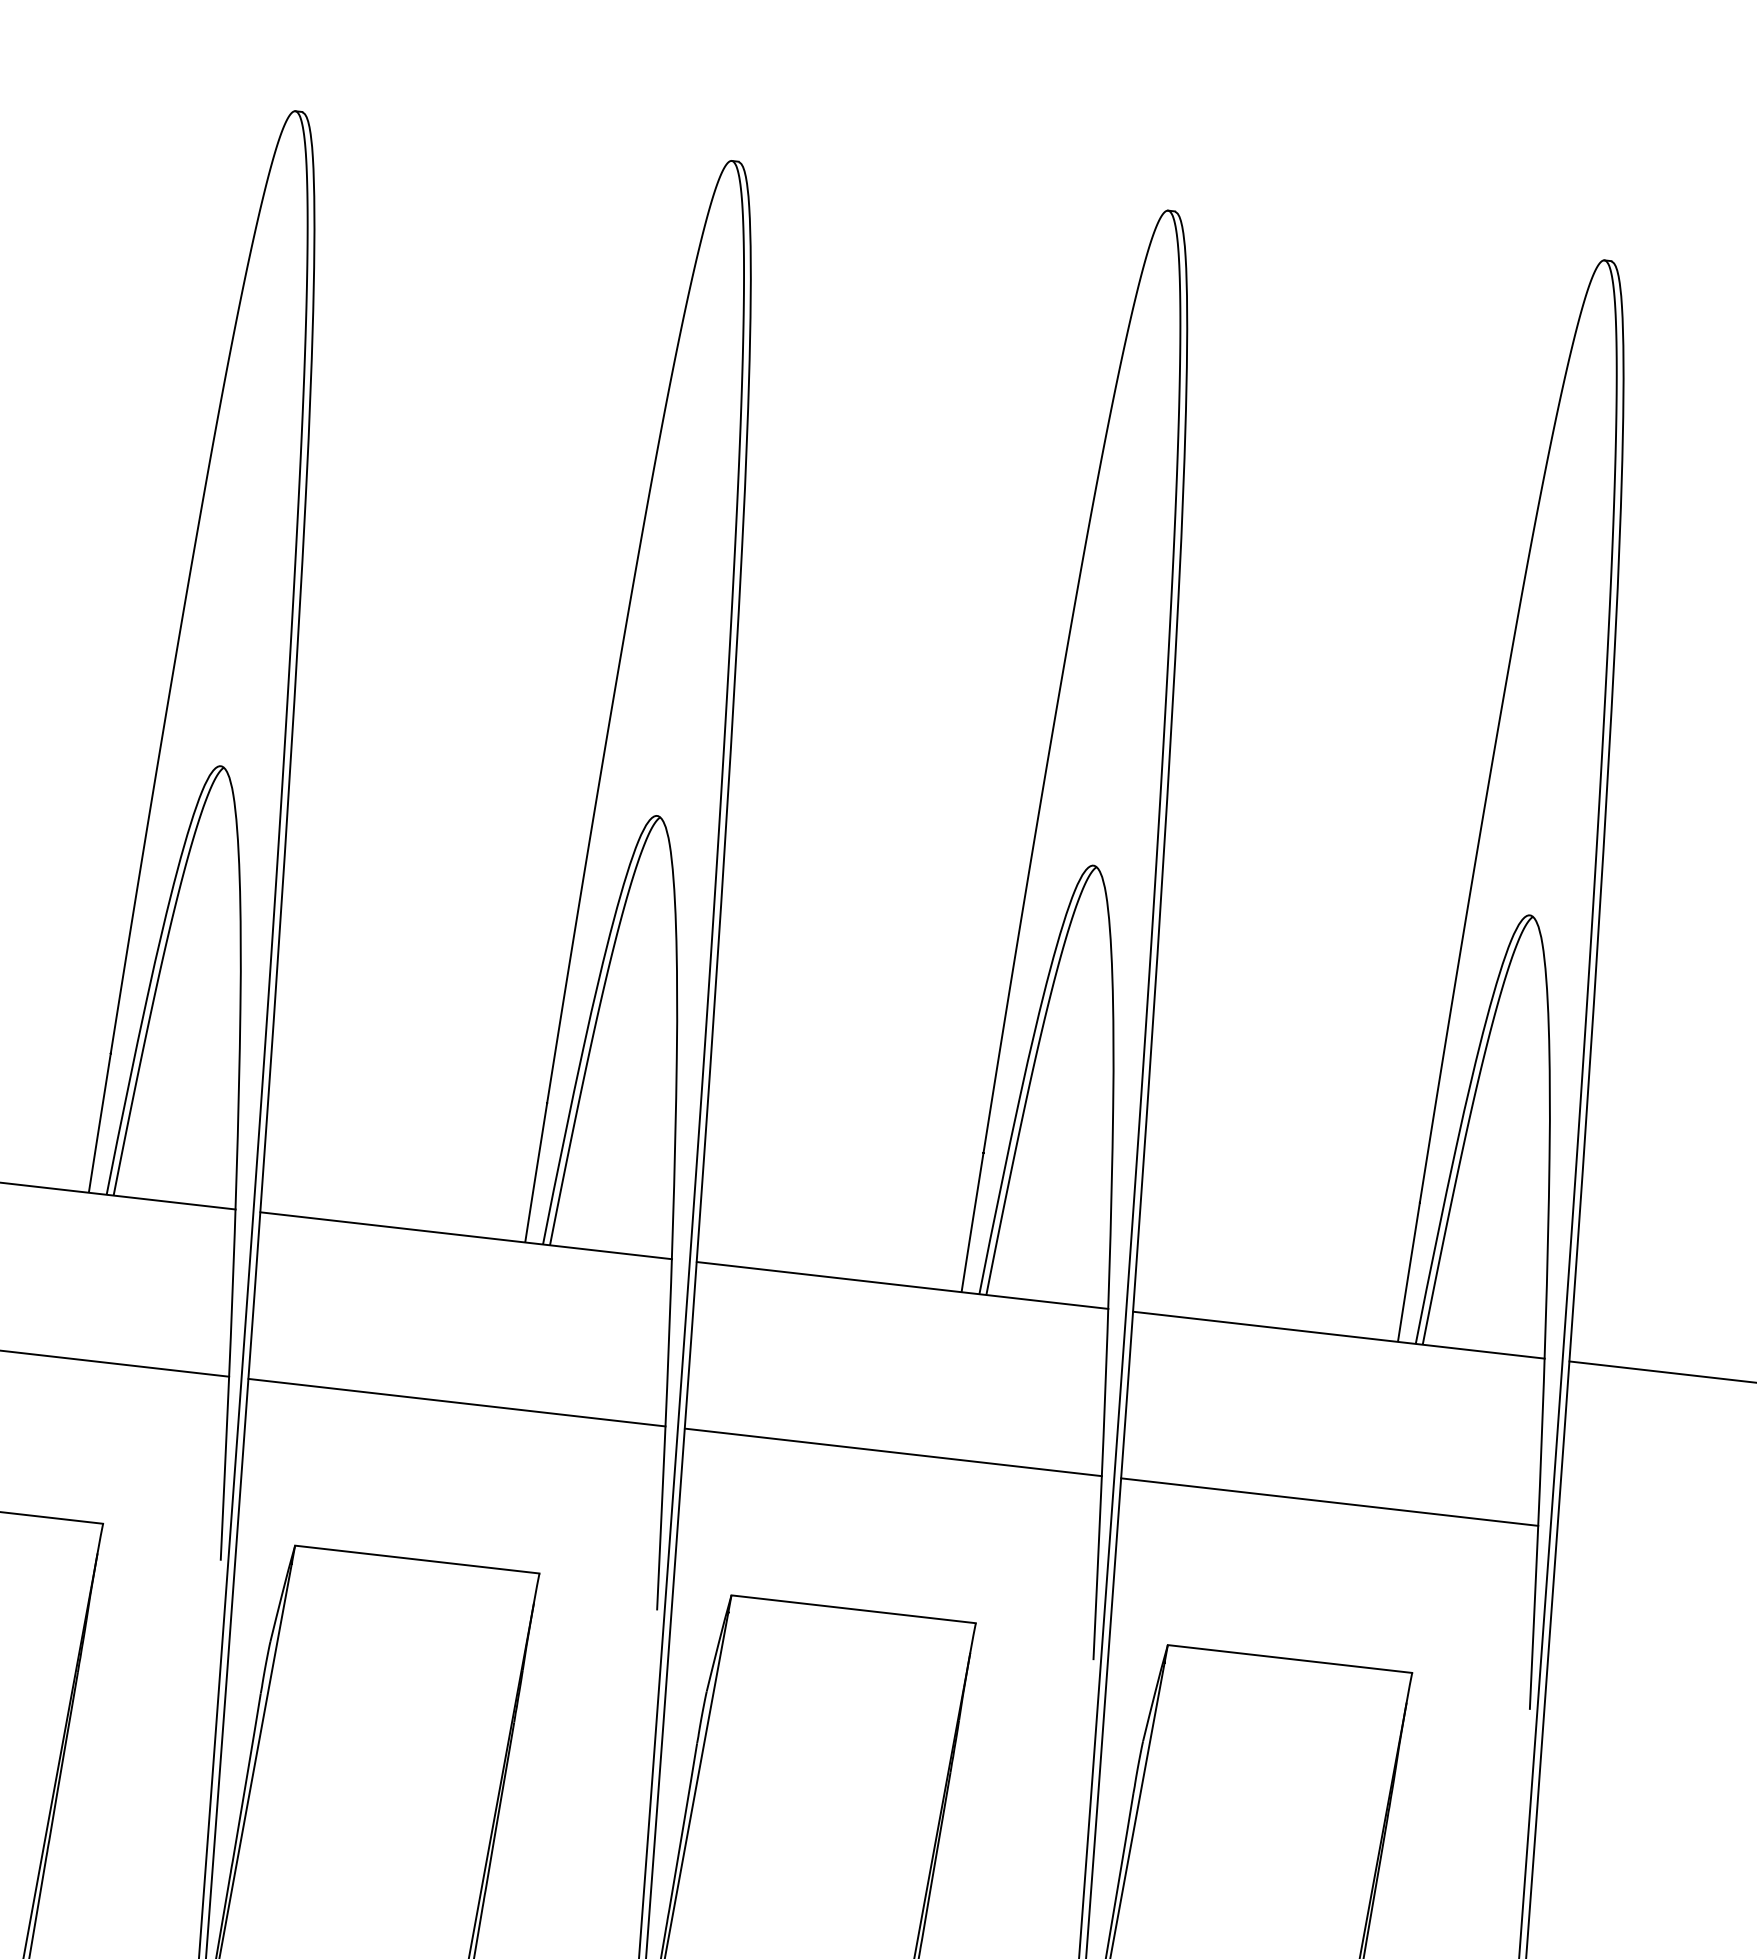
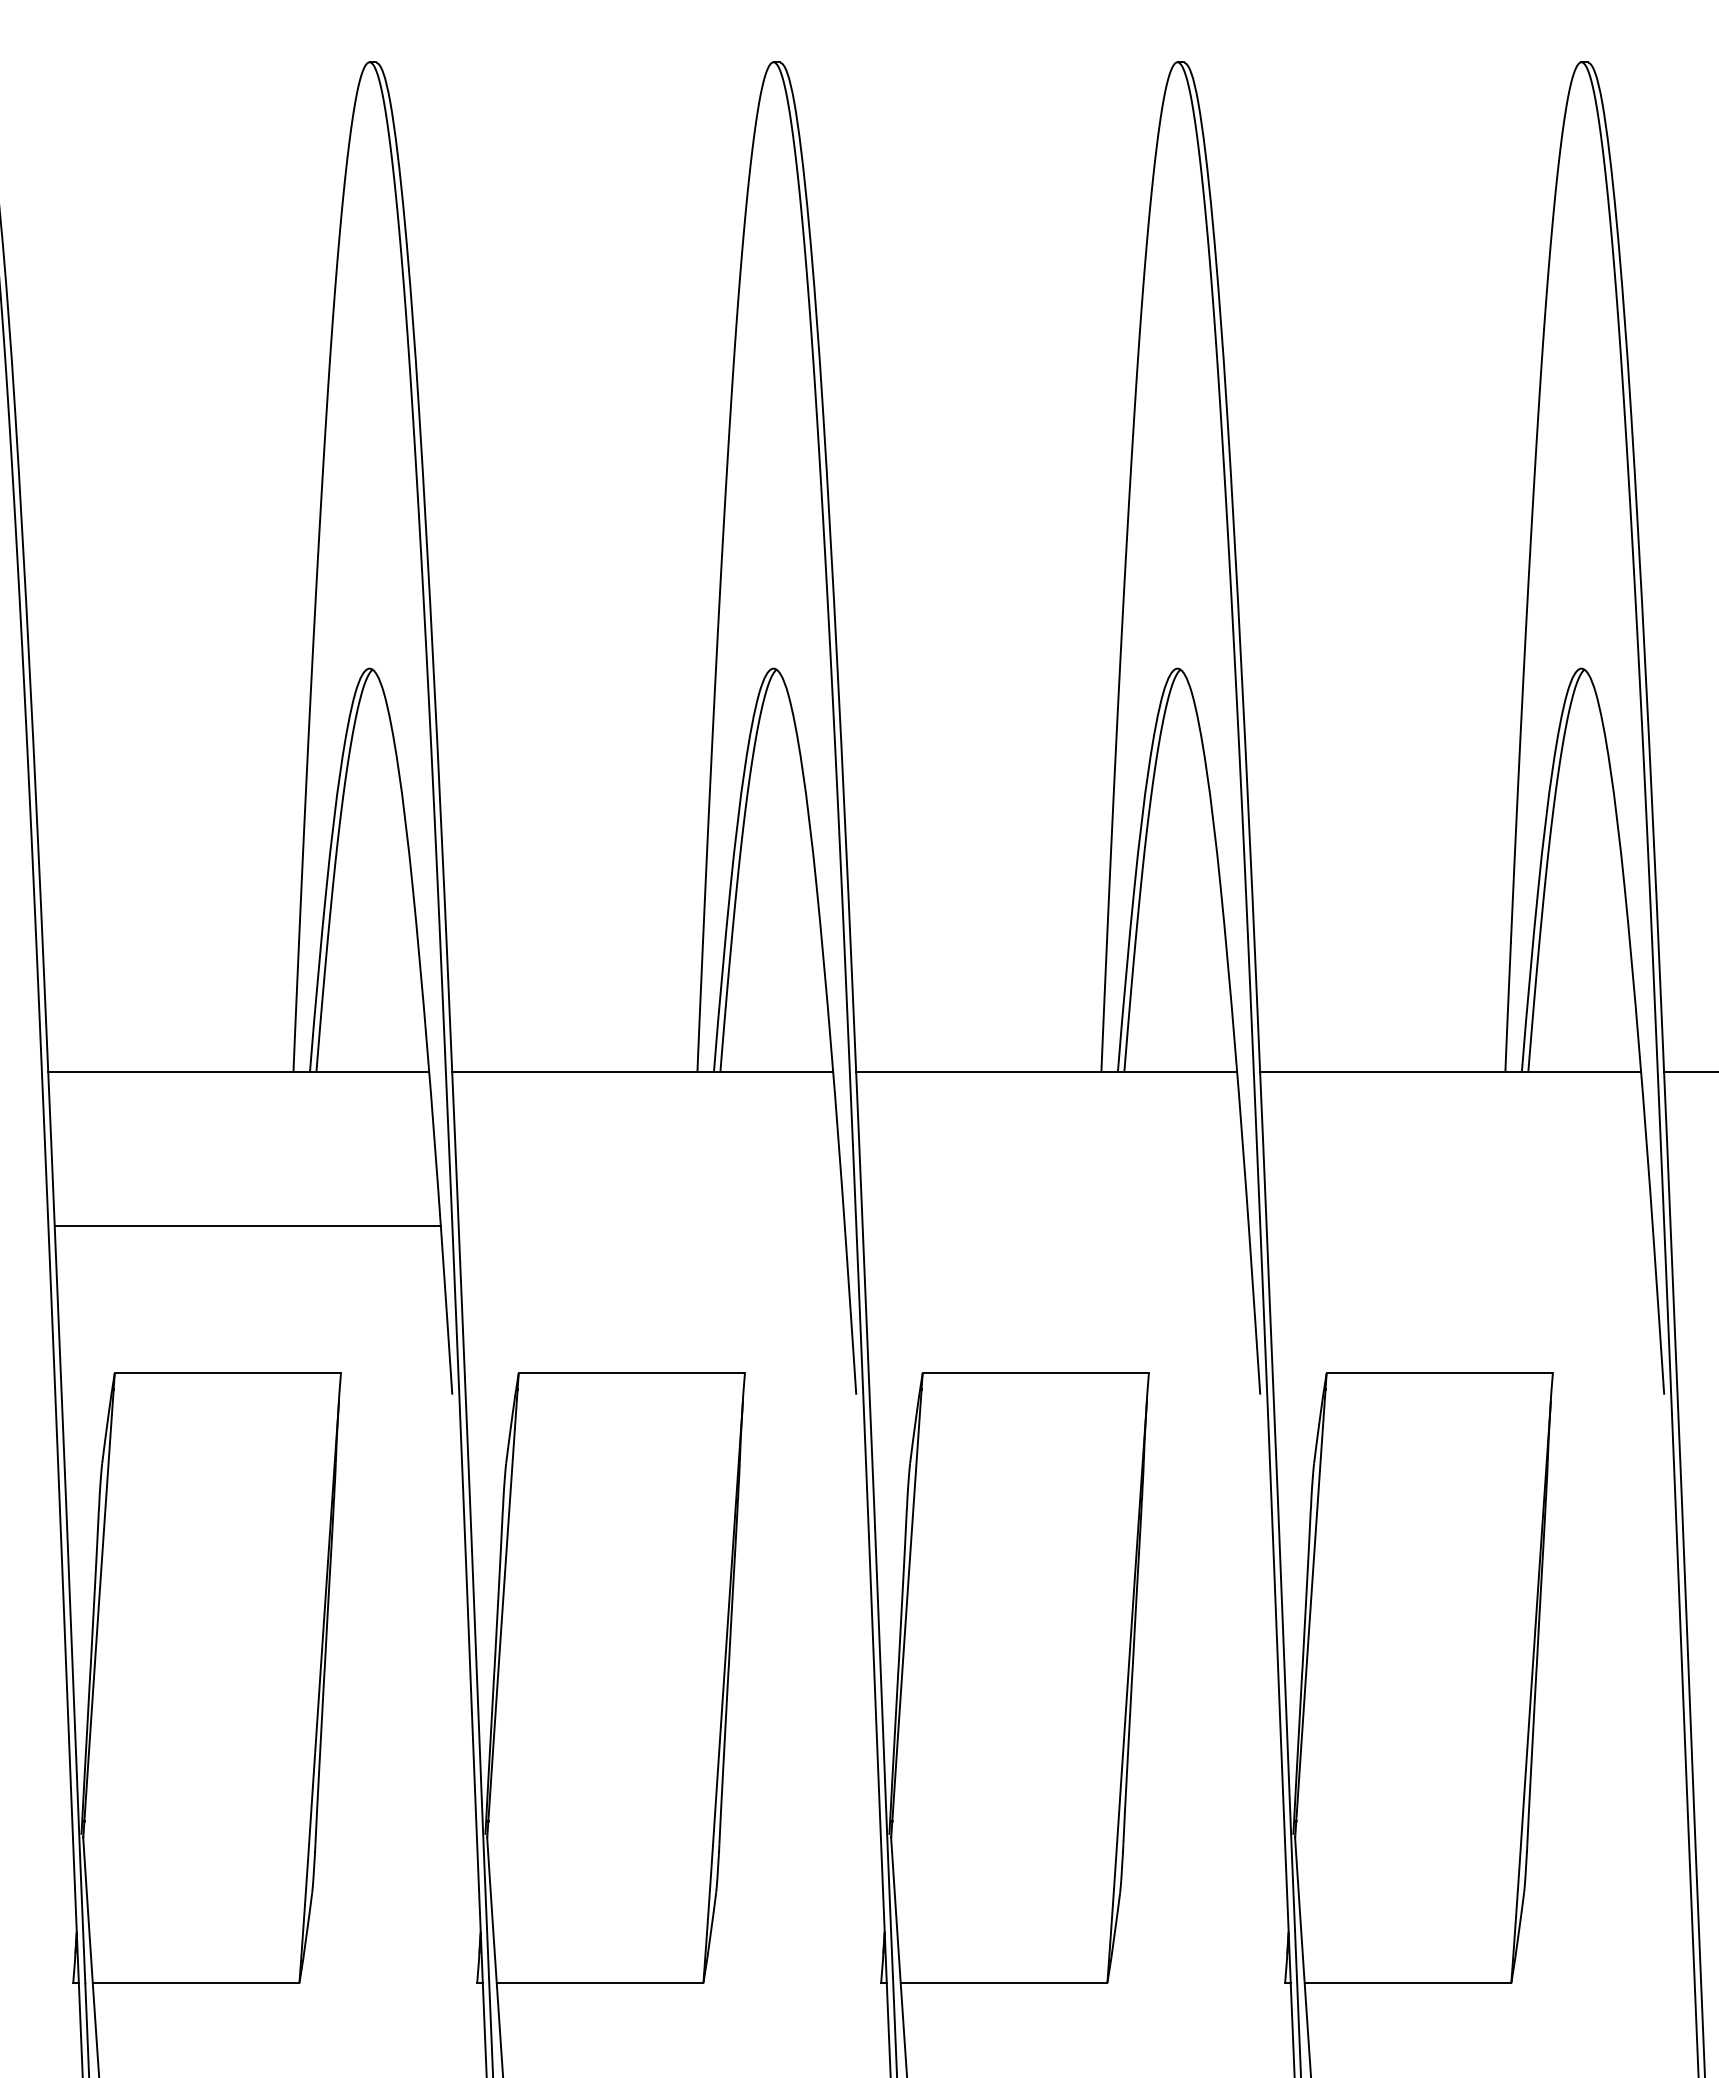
line: (456, 1402) -> (651, 1225), removed
line: (893, 1452) -> (1055, 1225), removed
line: (1329, 1501) -> (1459, 1225), removed

